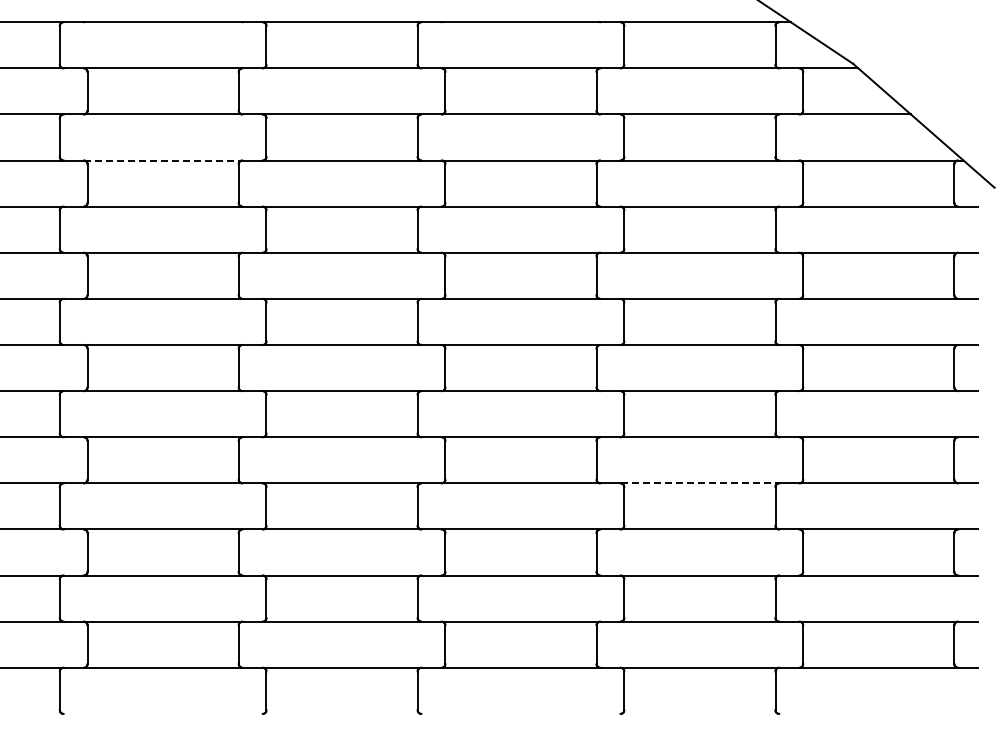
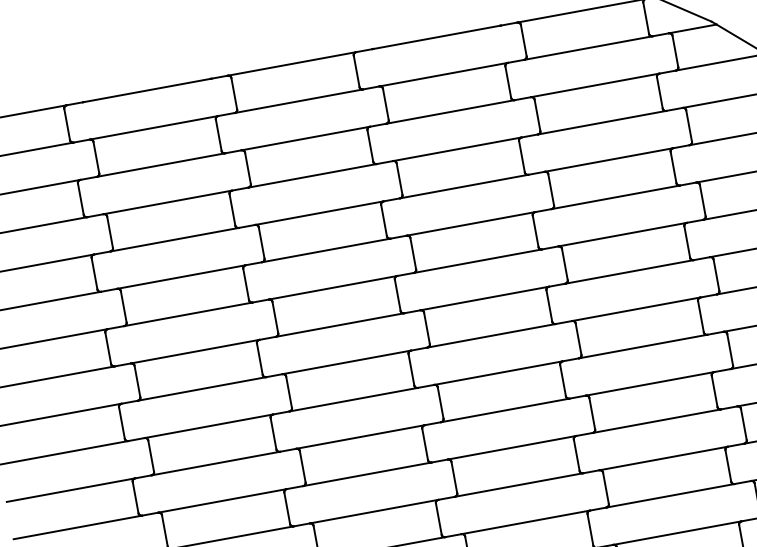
line: (163, 160) -> (168, 202), dashed -> solid
line: (700, 483) -> (650, 383), dashed -> solid

